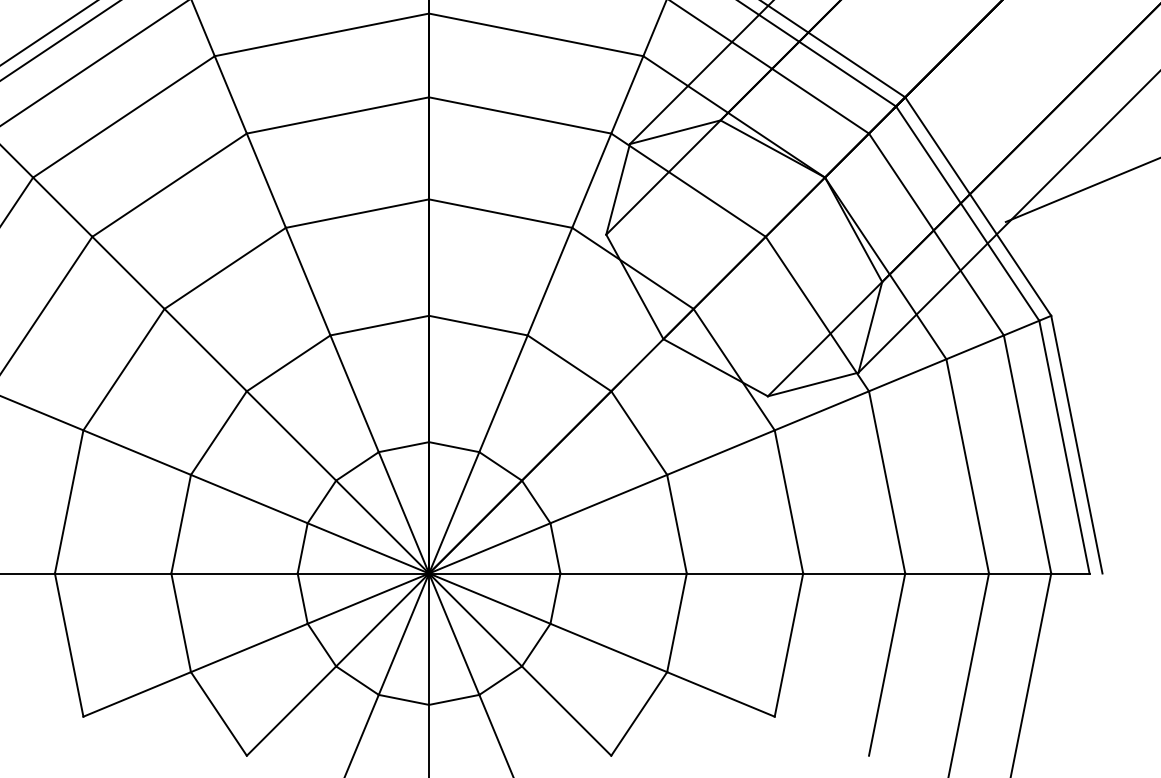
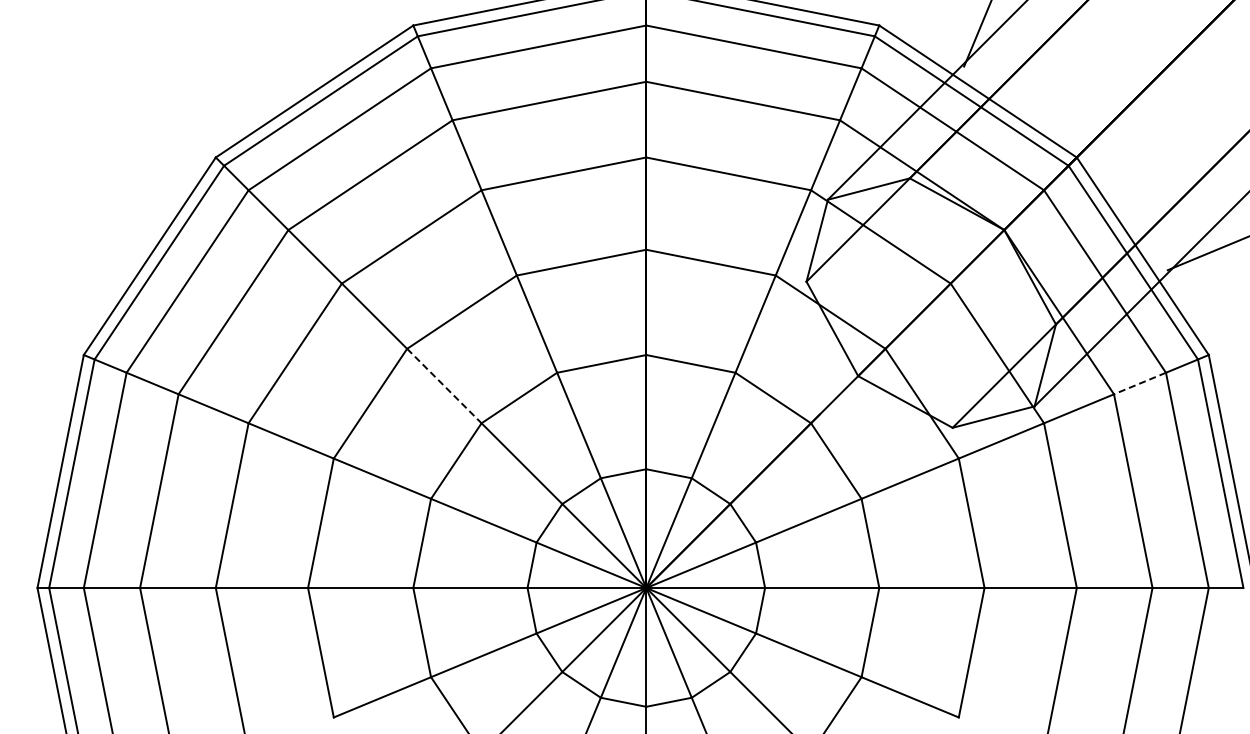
line: (974, 347) -> (1139, 383), solid -> dashed
line: (205, 350) -> (444, 386), solid -> dashed

